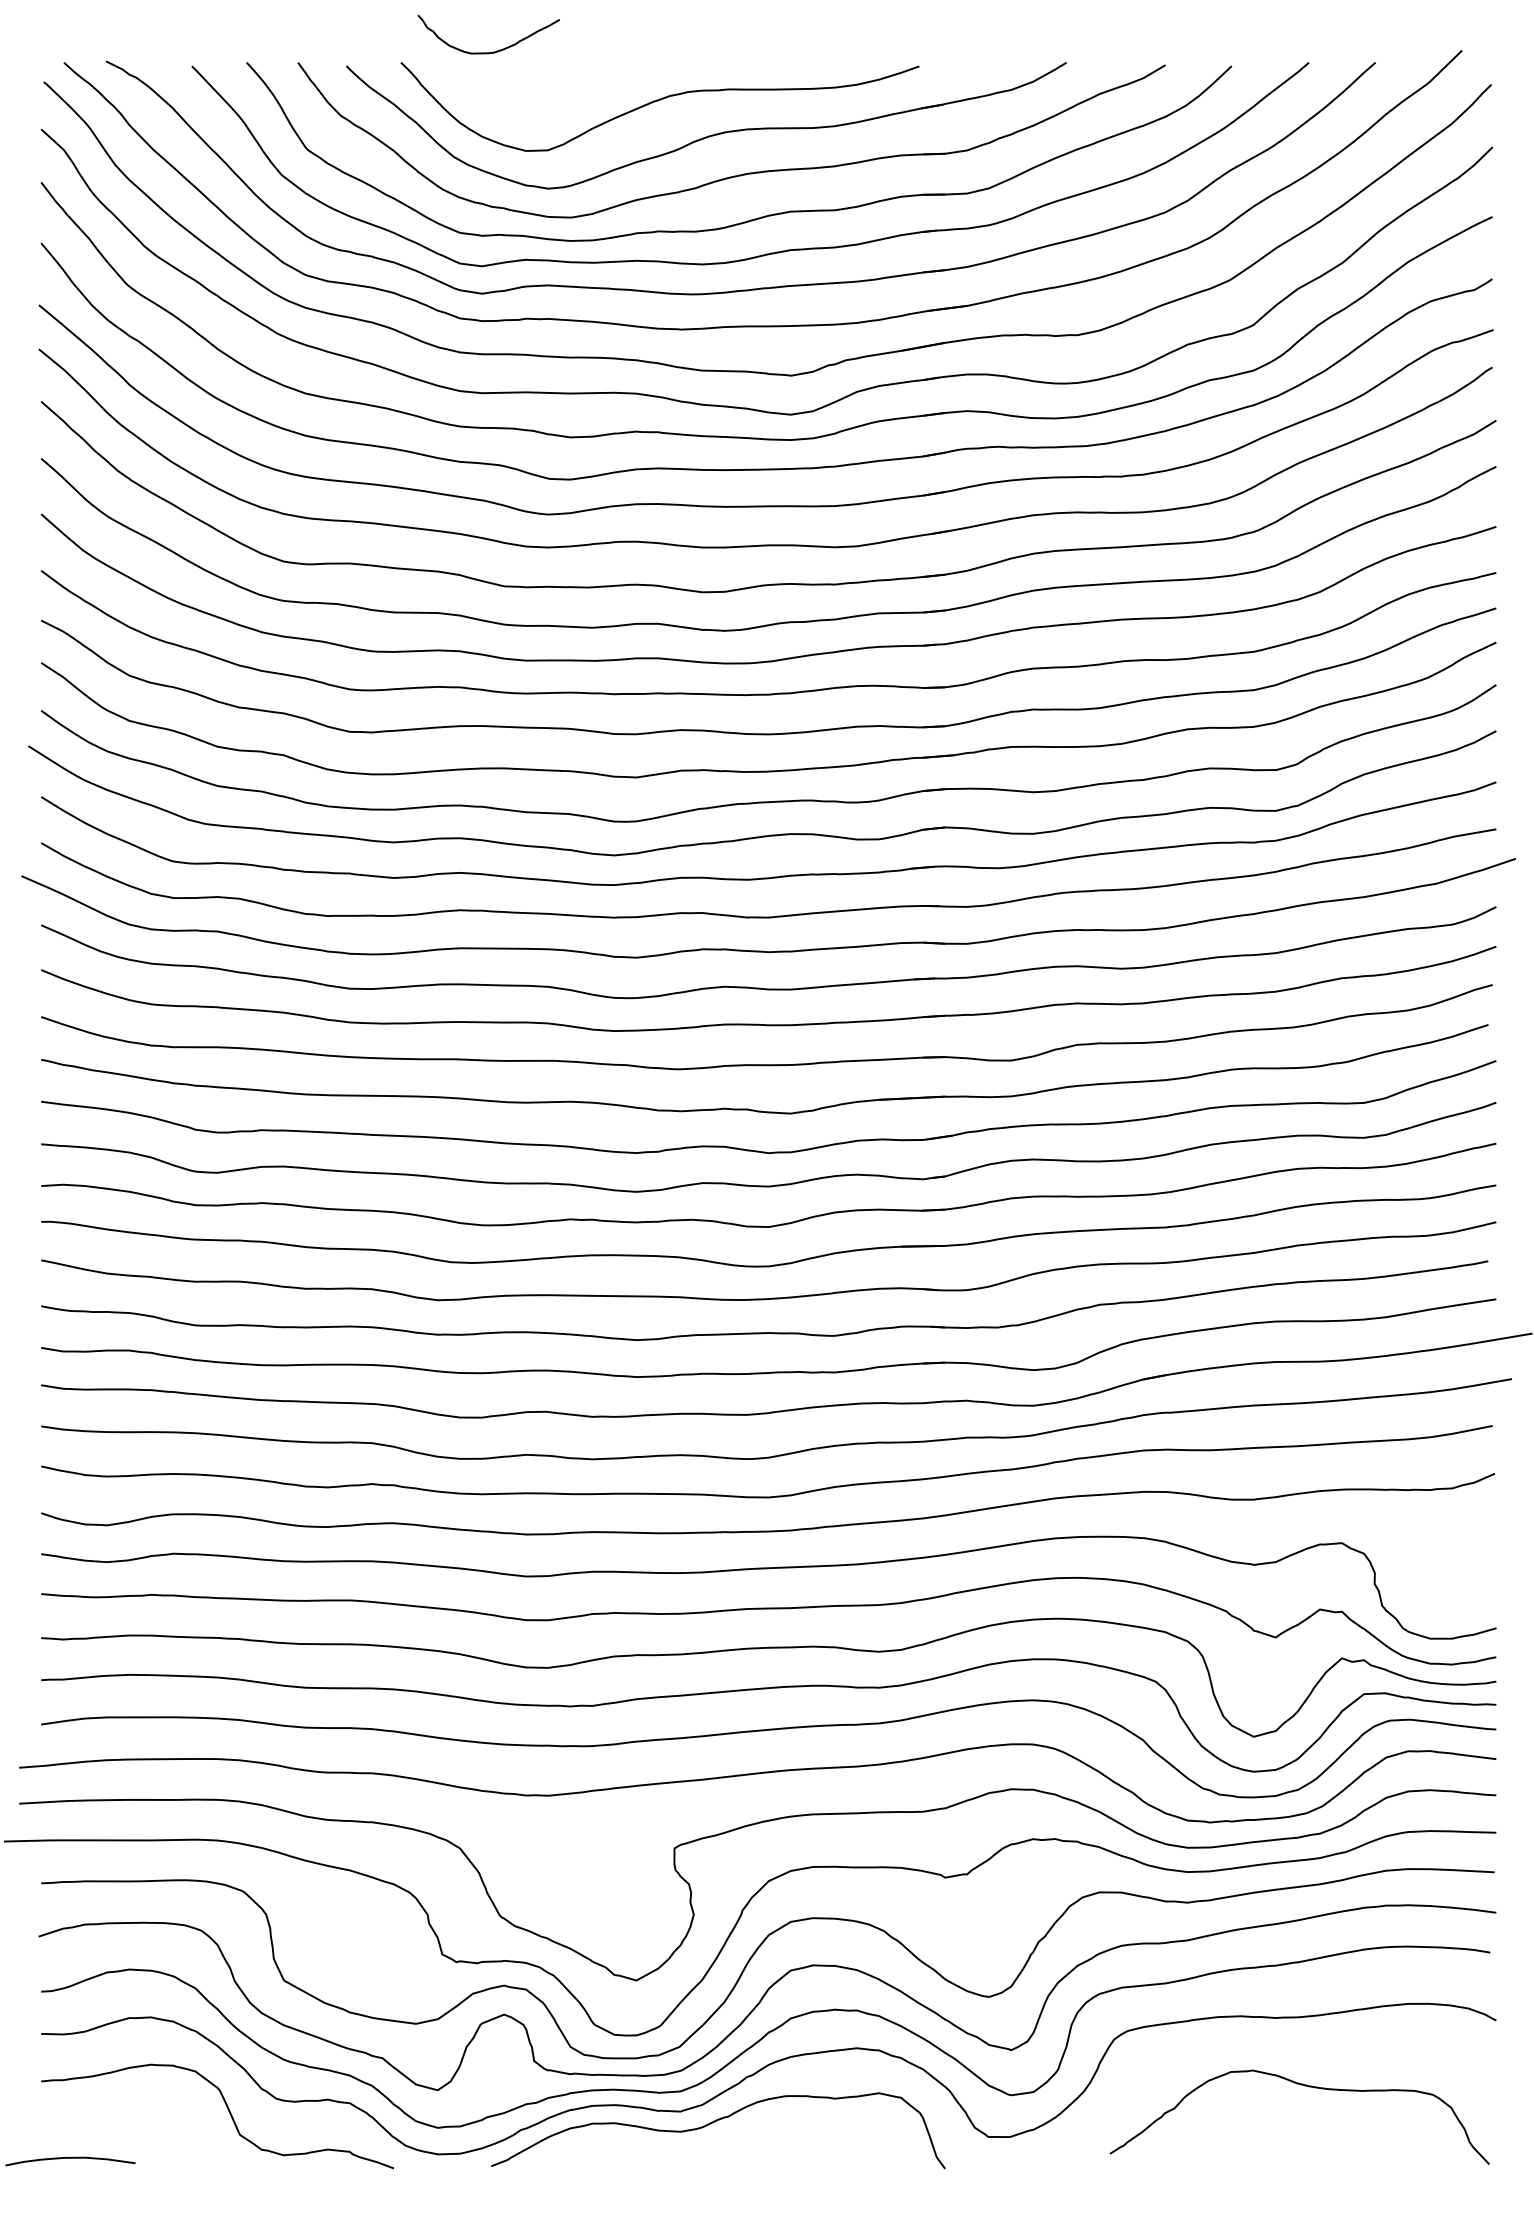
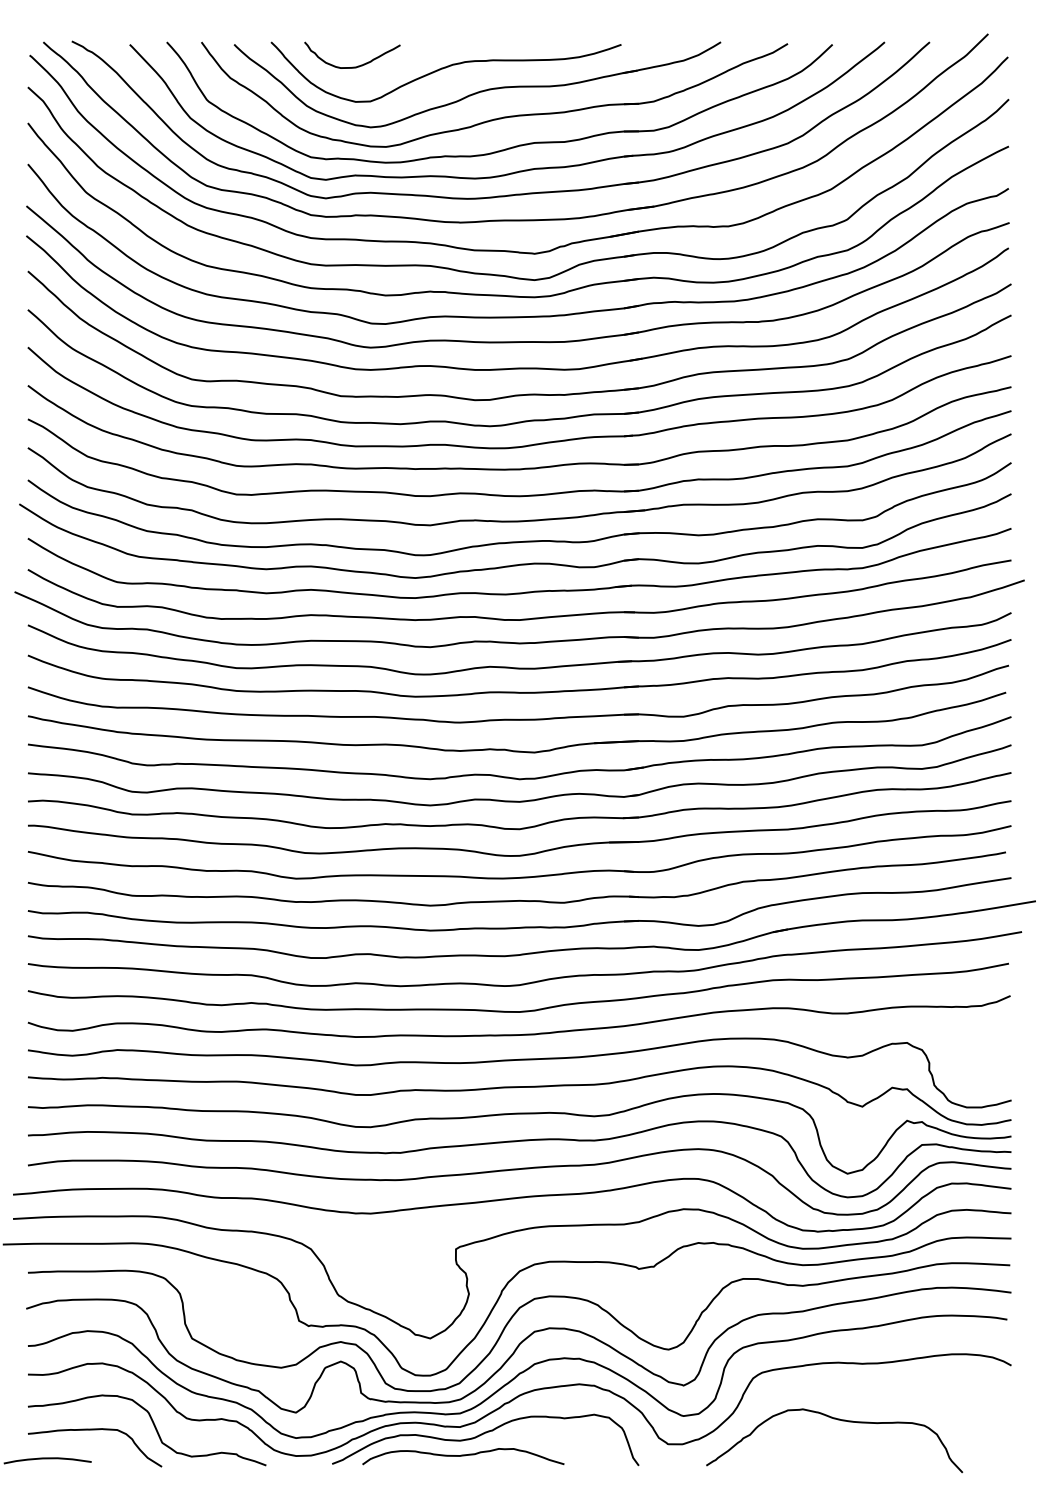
curve: (488, 51) -> (352, 66), moved
curve: (1304, 2087) -> (837, 1420), moved
curve: (141, 2116) -> (95, 1430), added
curve: (685, 2155) -> (463, 1456), added

